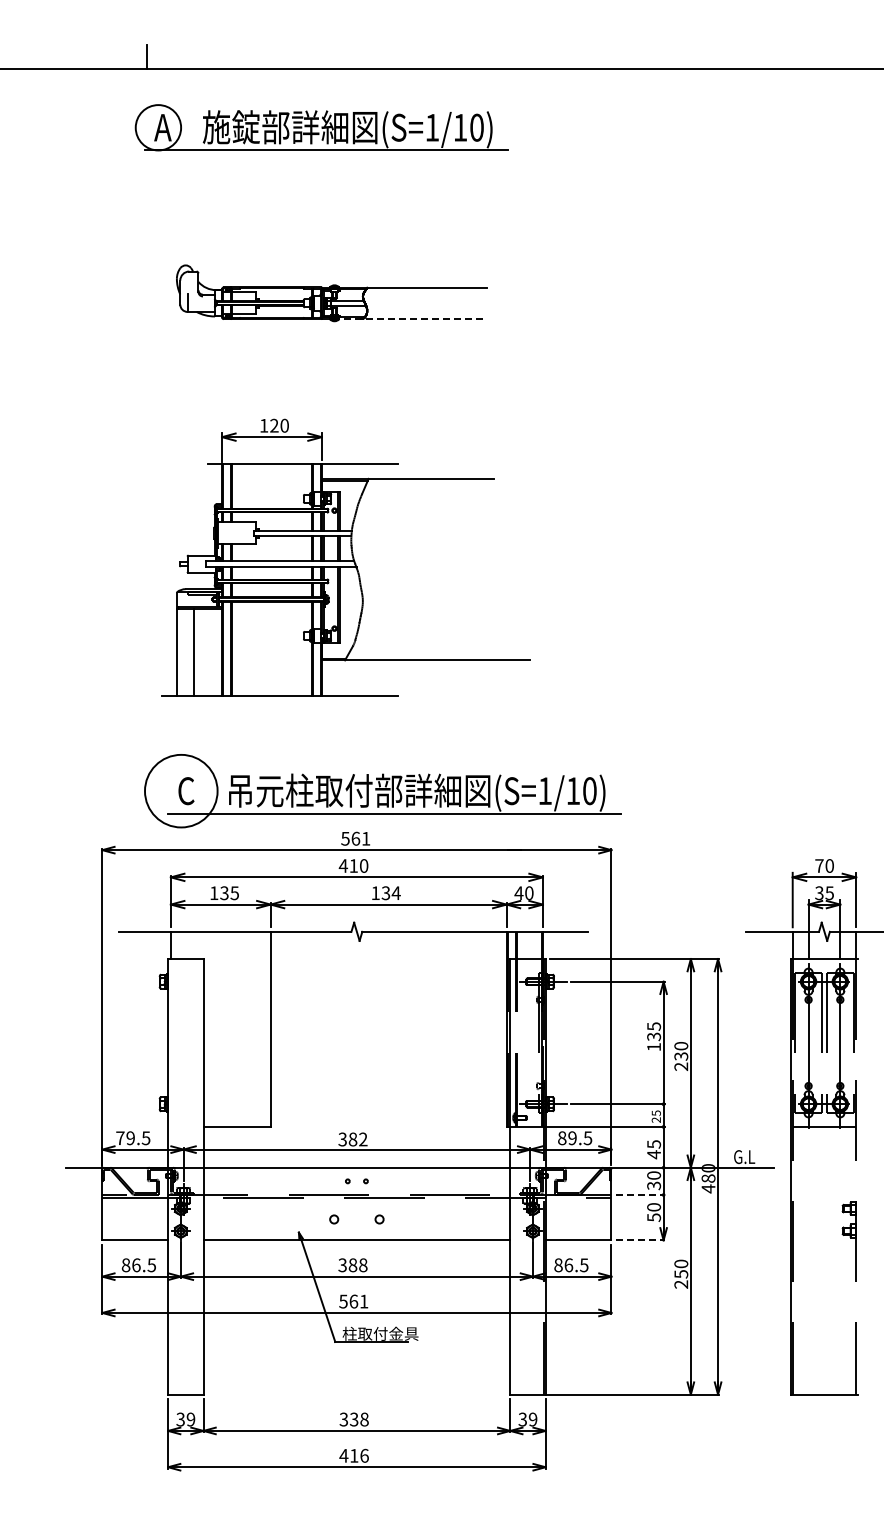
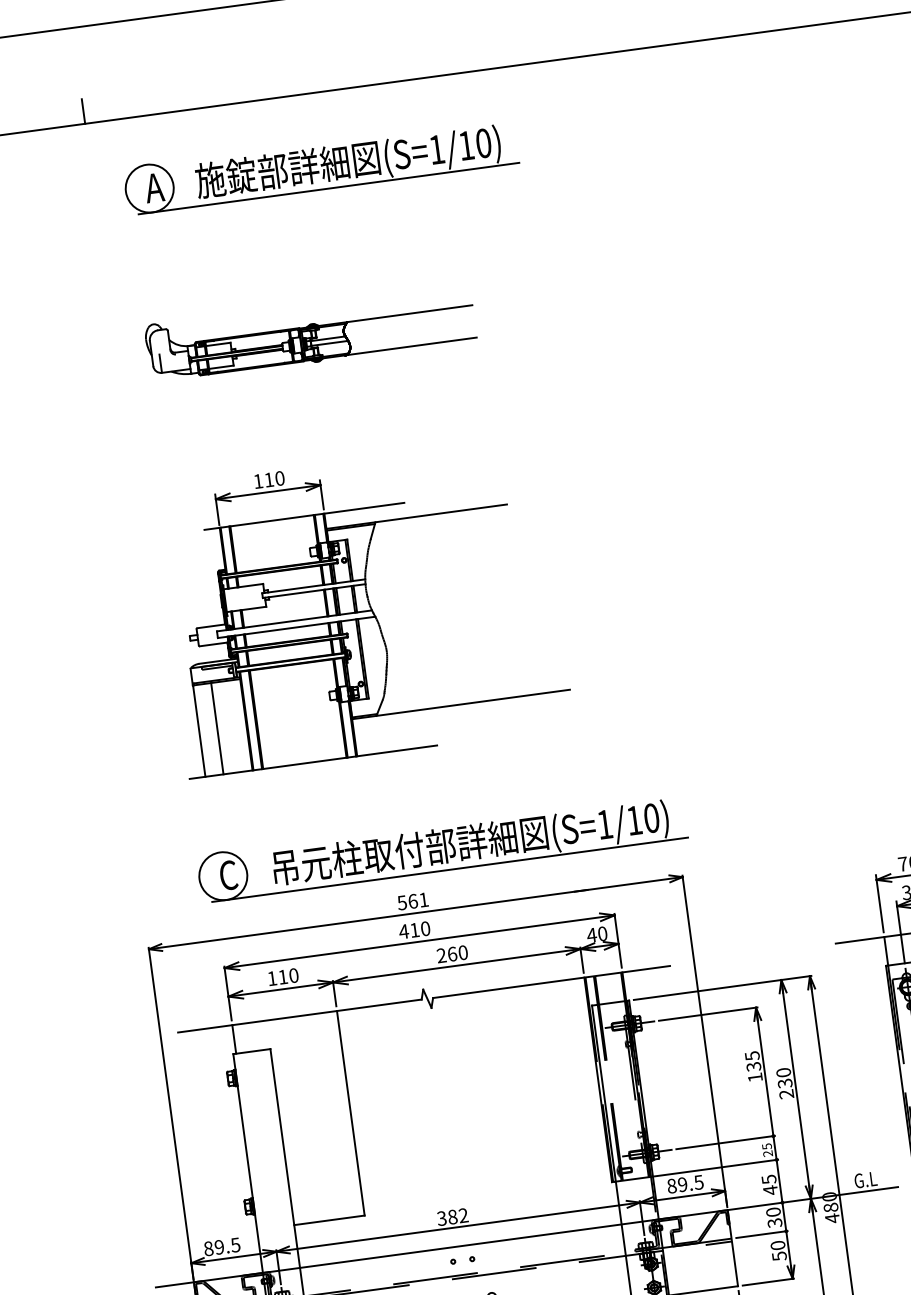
part: (321, 127) -> (320, 165), moved
line: (404, 318) -> (390, 349), dashed -> solid
text: (274, 425) -> (269, 479), 120 -> 110
circle: (180, 790) -> (222, 875), size x0.62
text: (229, 893) -> (288, 976), 135 -> 110
text: (385, 893) -> (451, 954), 134 -> 260
text: (120, 1138) -> (208, 1249), 79.5 -> 89.5
line: (640, 1194) -> (761, 1234), dashed -> solid
line: (640, 1240) -> (768, 1282), dashed -> solid

